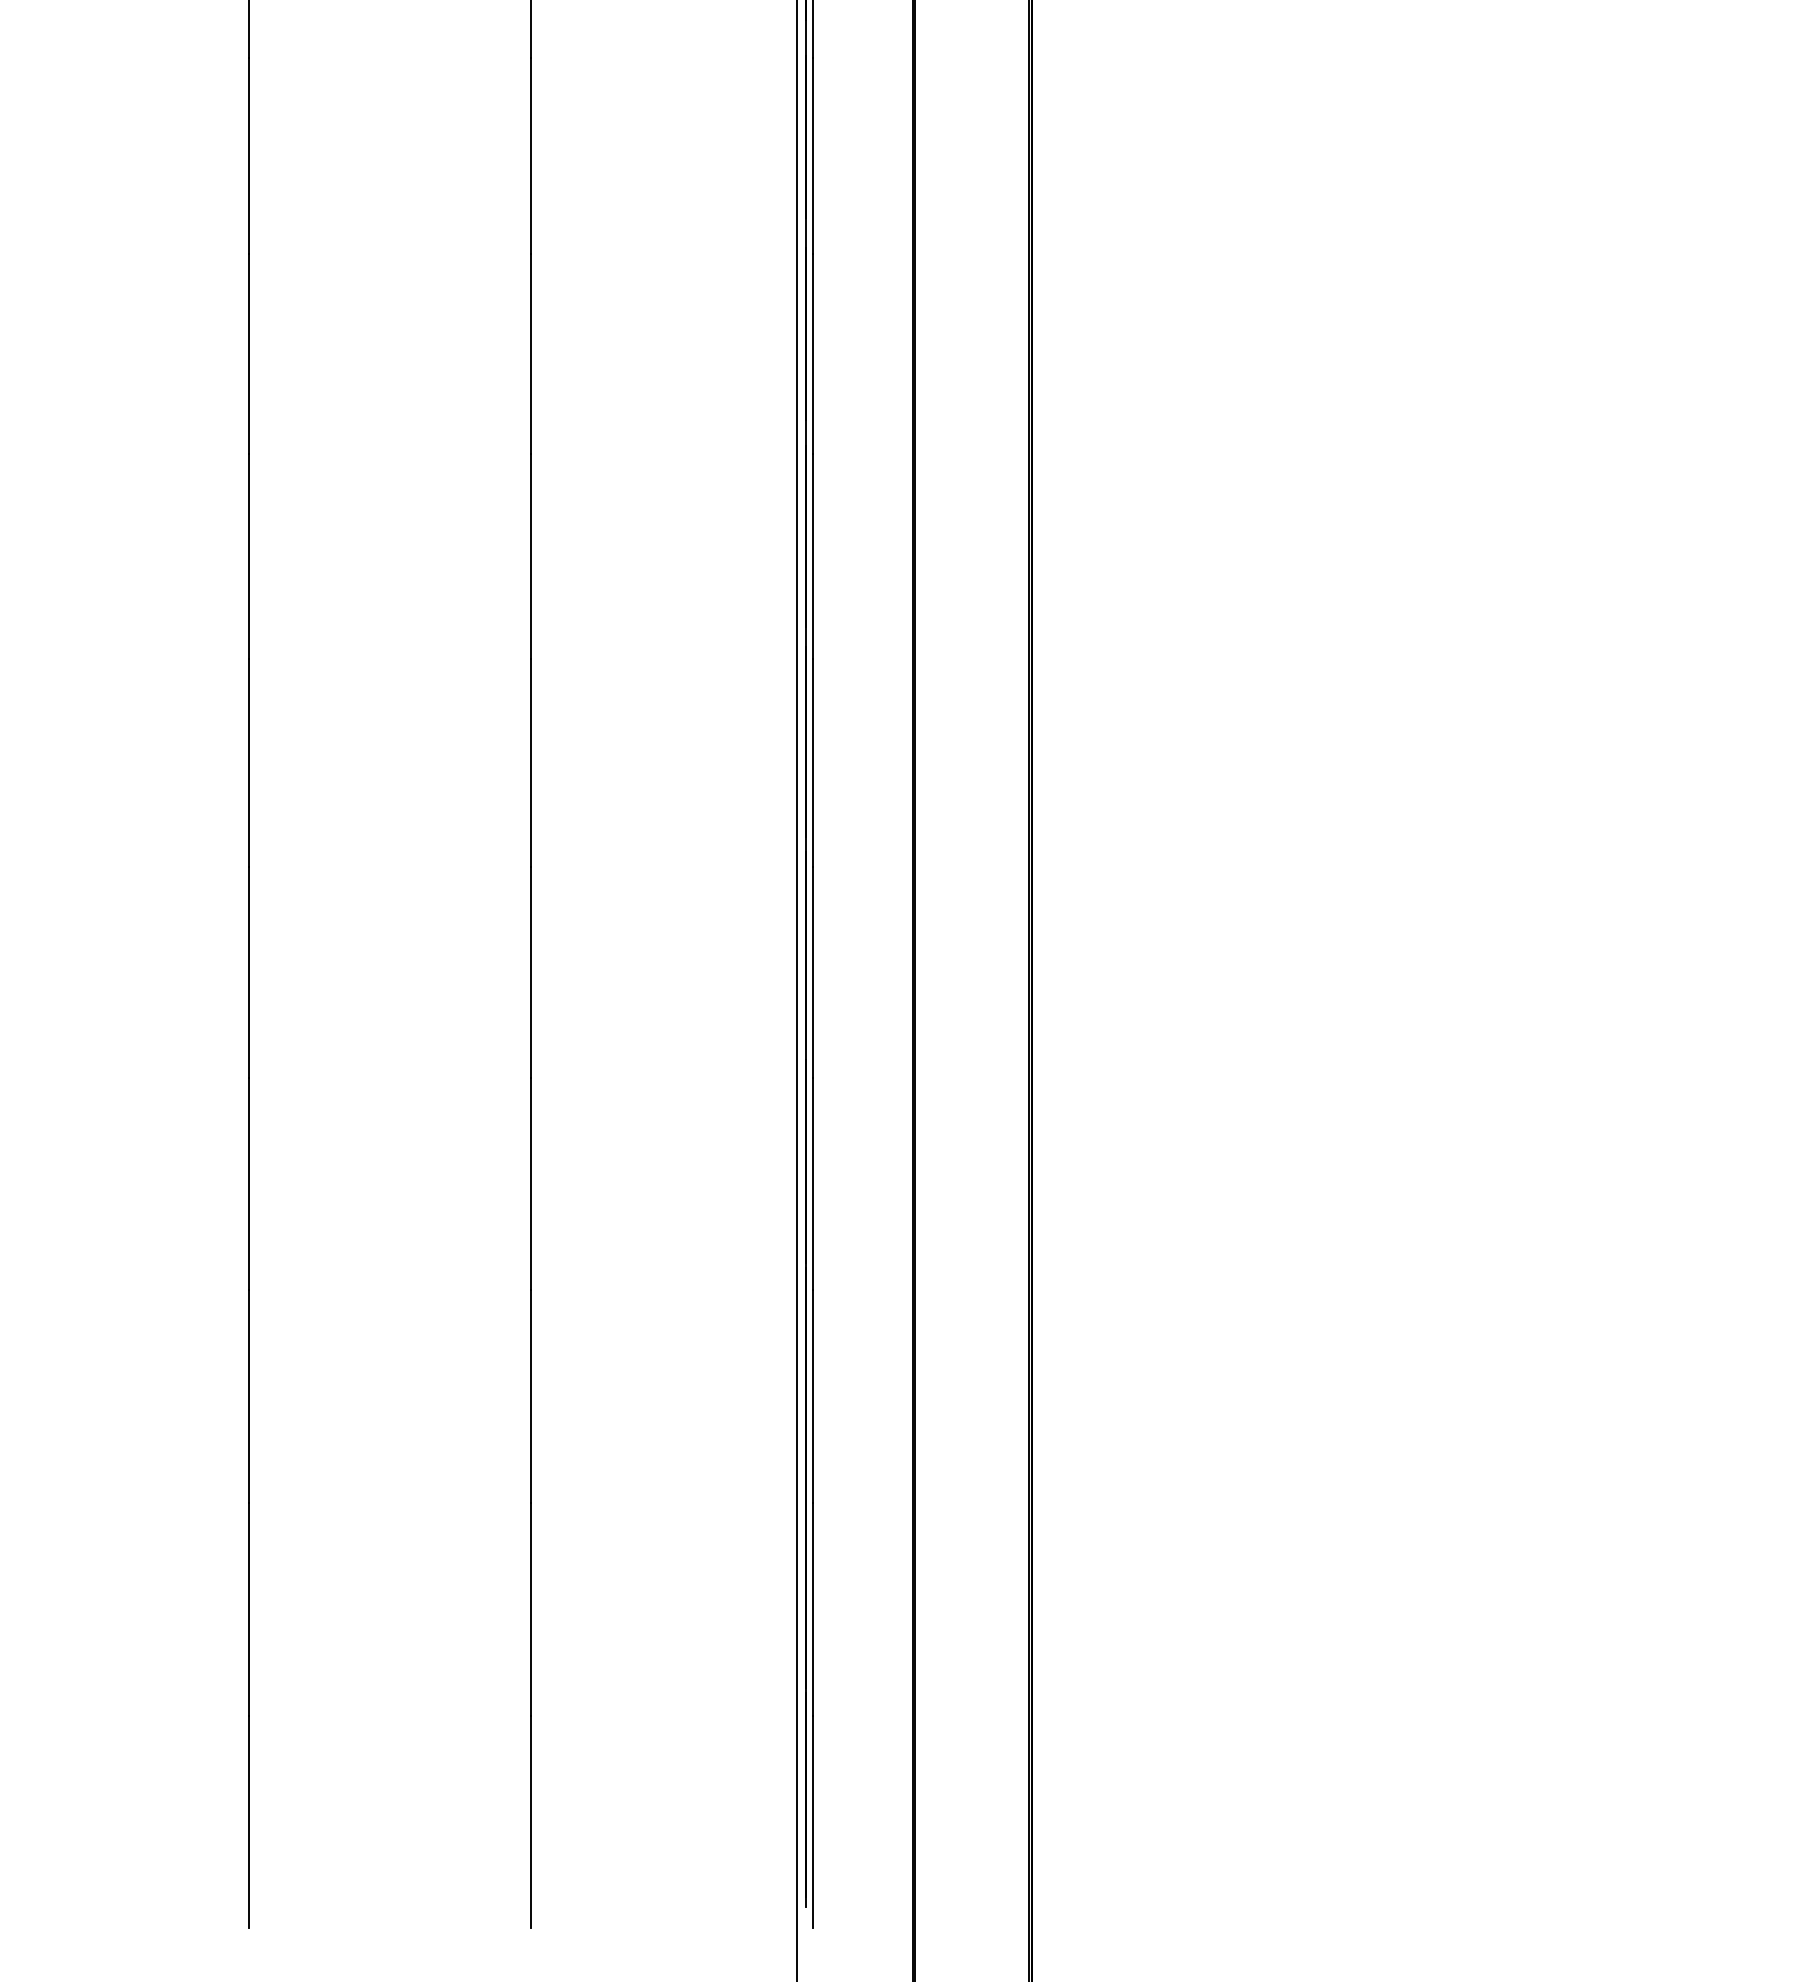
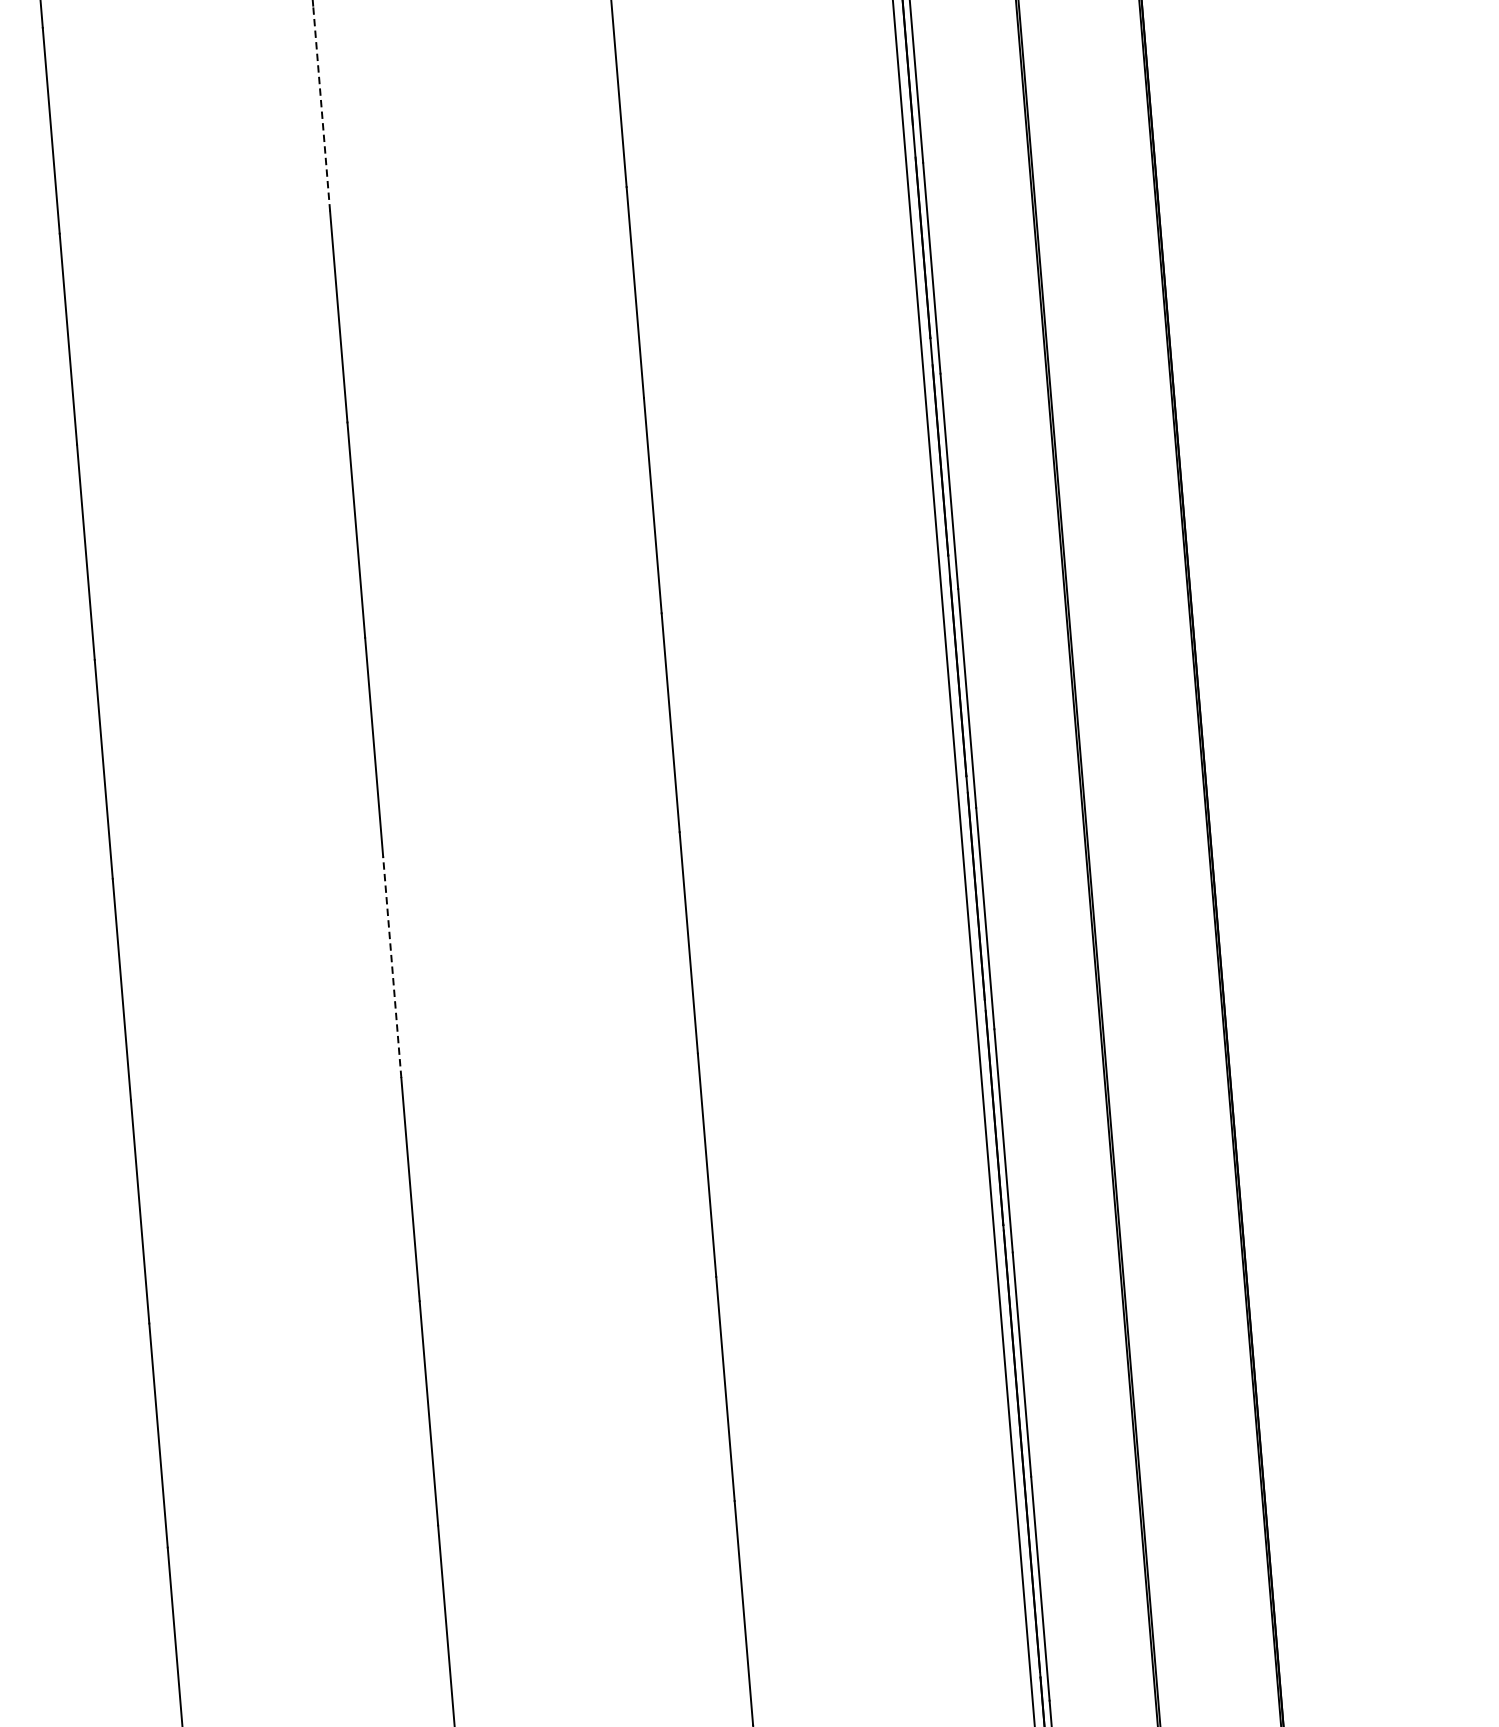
line: (248, 156) -> (321, 109), solid -> dashed
line: (248, 971) -> (391, 966), solid -> dashed

